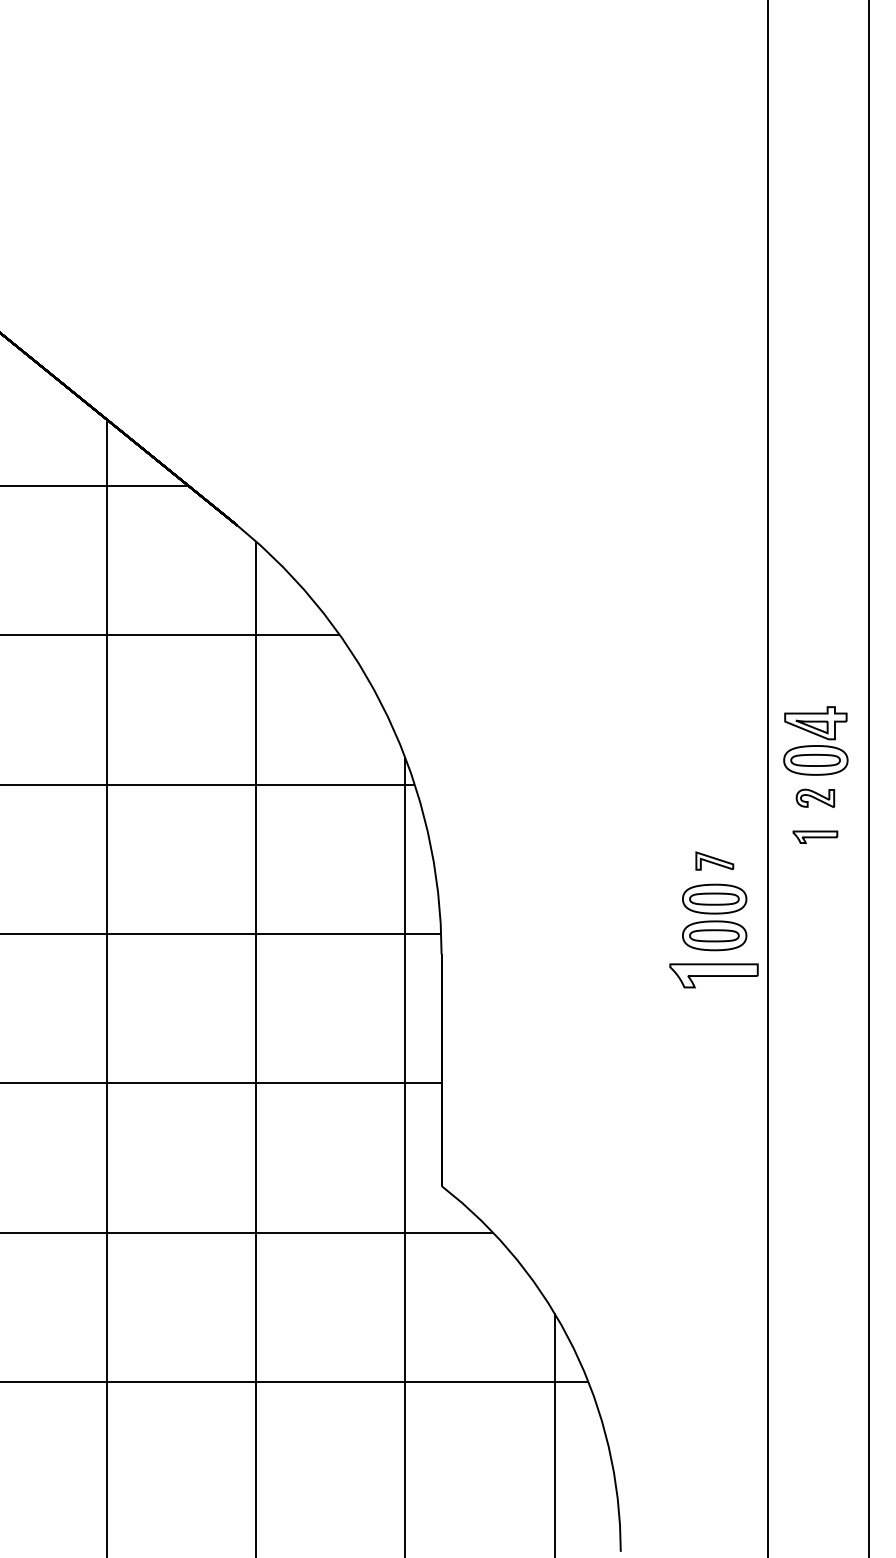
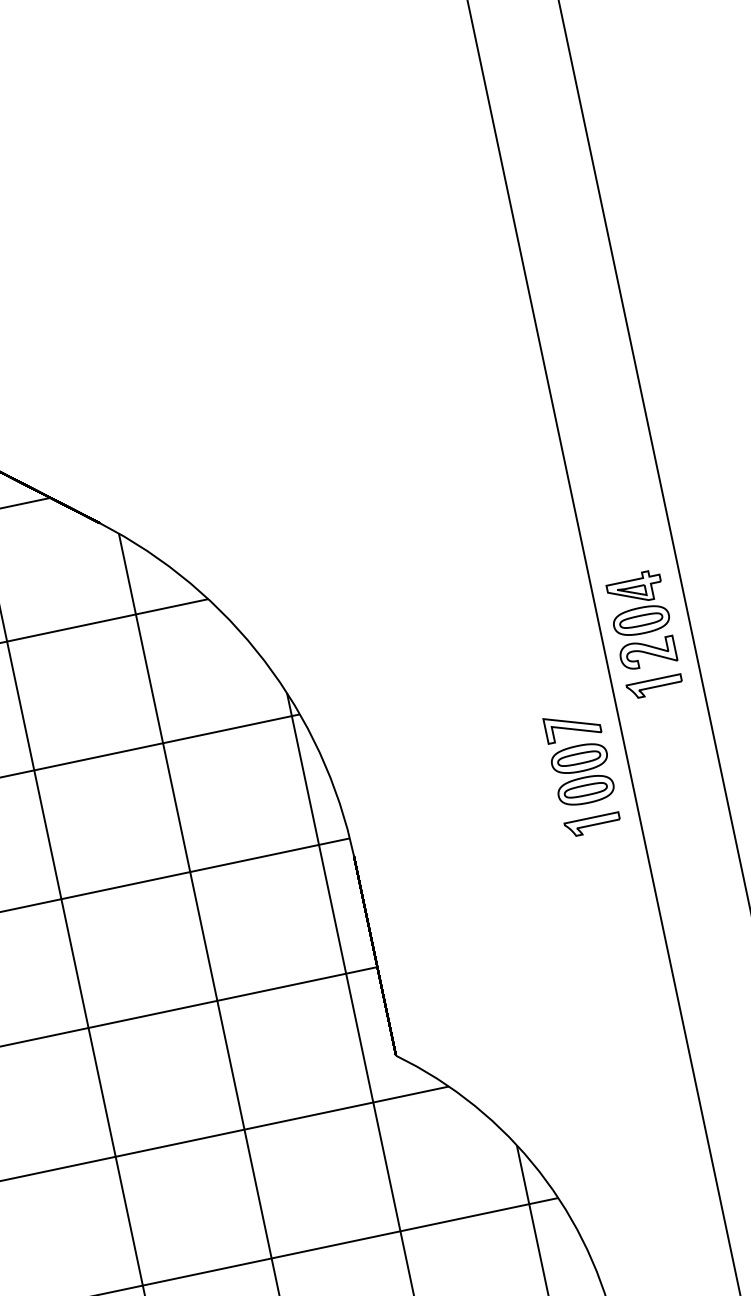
part: (815, 798) -> (648, 653), size x1.67
part: (815, 837) -> (655, 687), size x1.43
part: (714, 860) -> (572, 725), size x1.67
part: (714, 975) -> (593, 824), size x0.71

